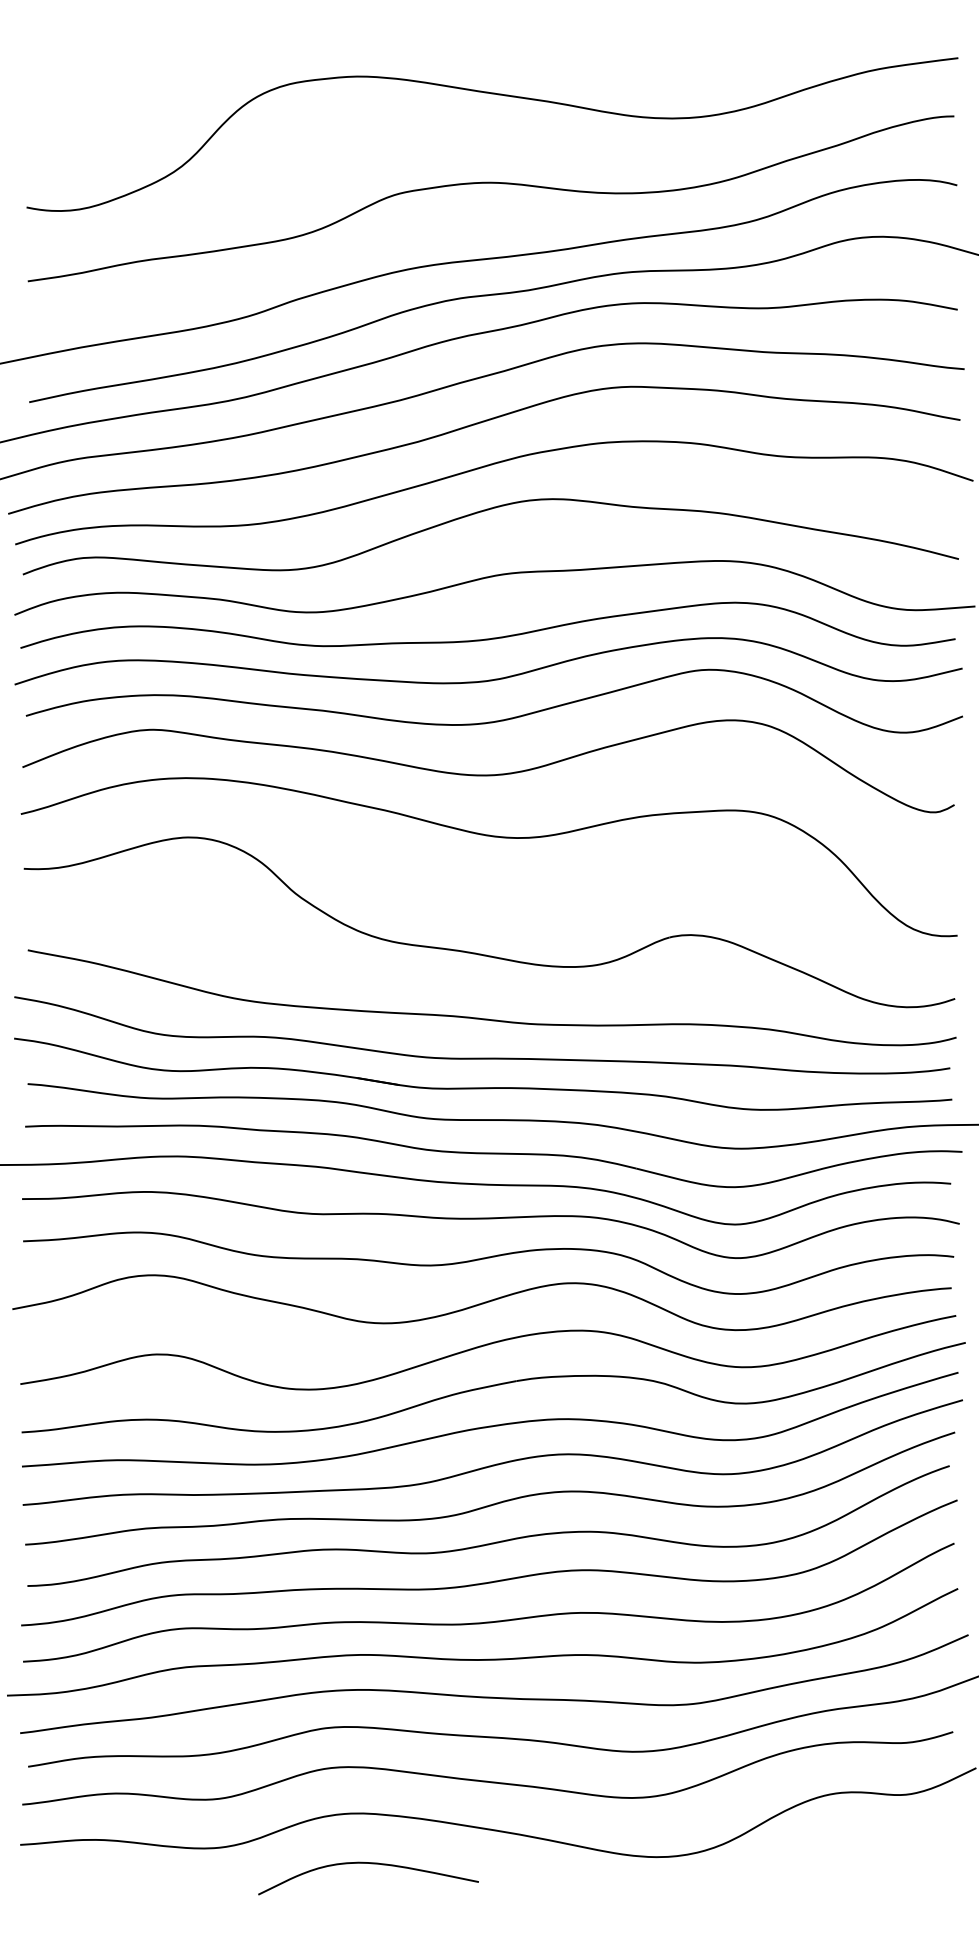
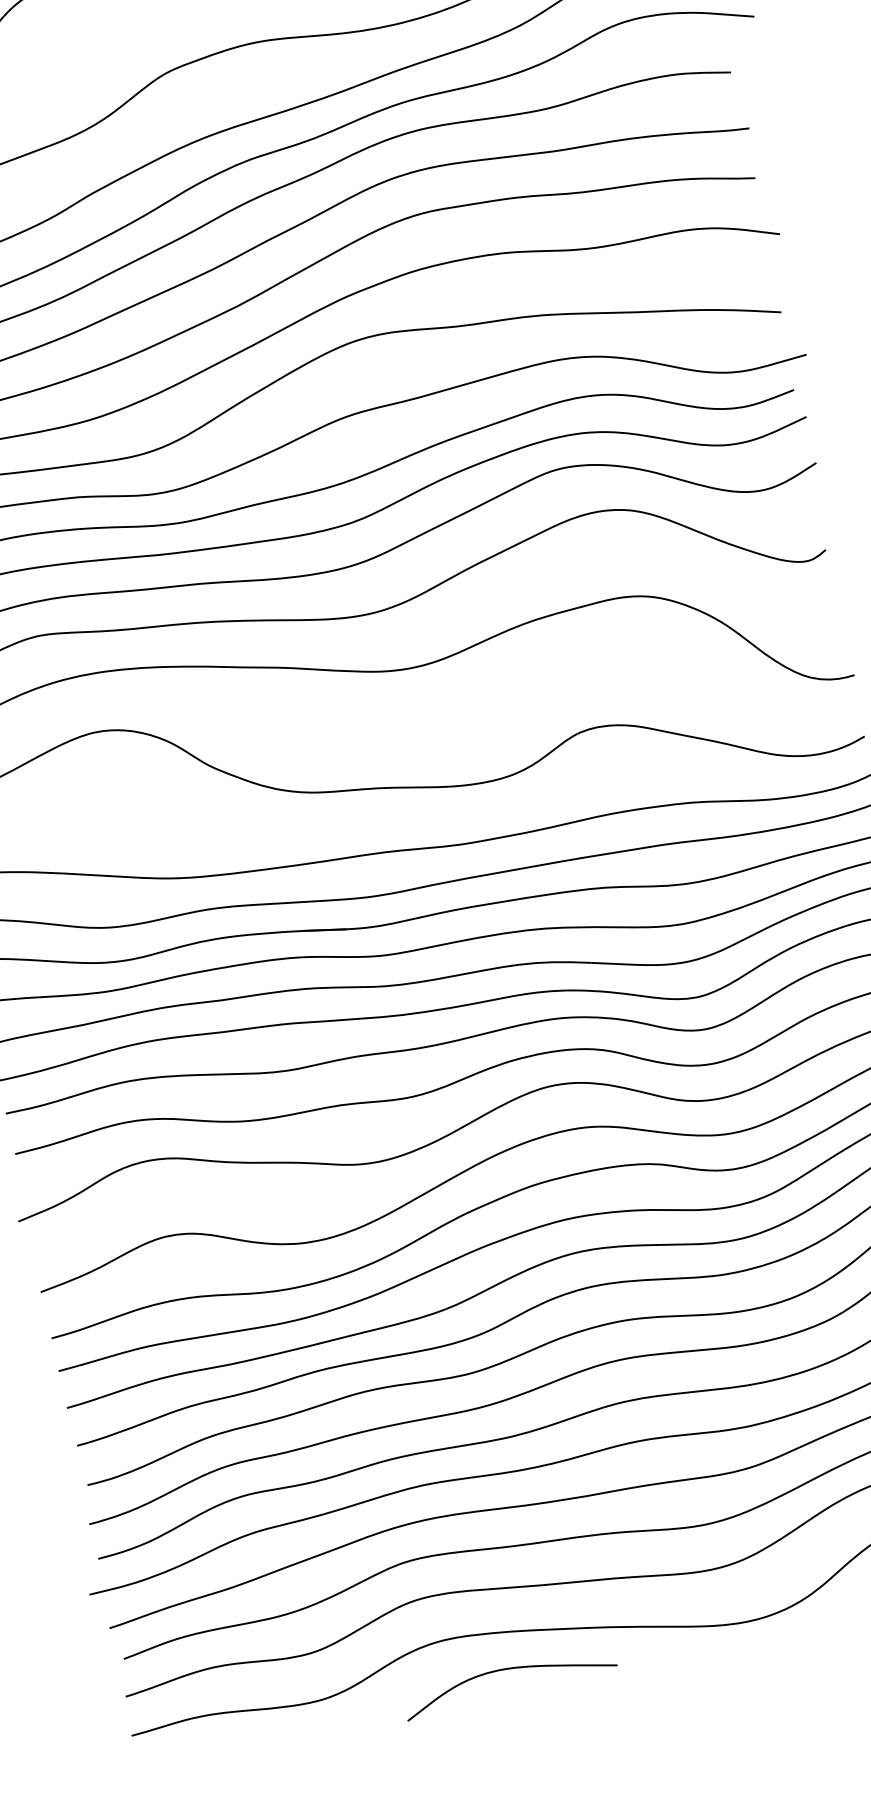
curve: (371, 1864) -> (510, 1669), moved

